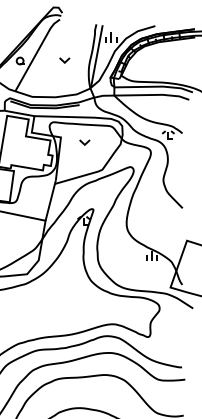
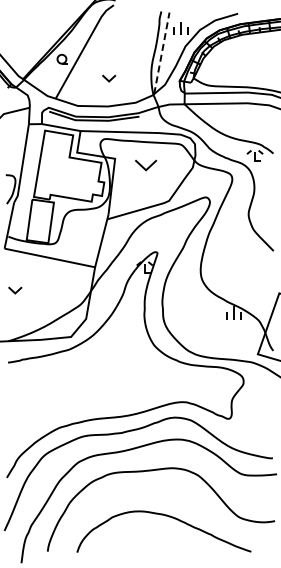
line: (96, 55) -> (161, 52), solid -> dashed
part: (65, 60) -> (109, 78), moved
part: (85, 142) -> (146, 165), size x1.6

